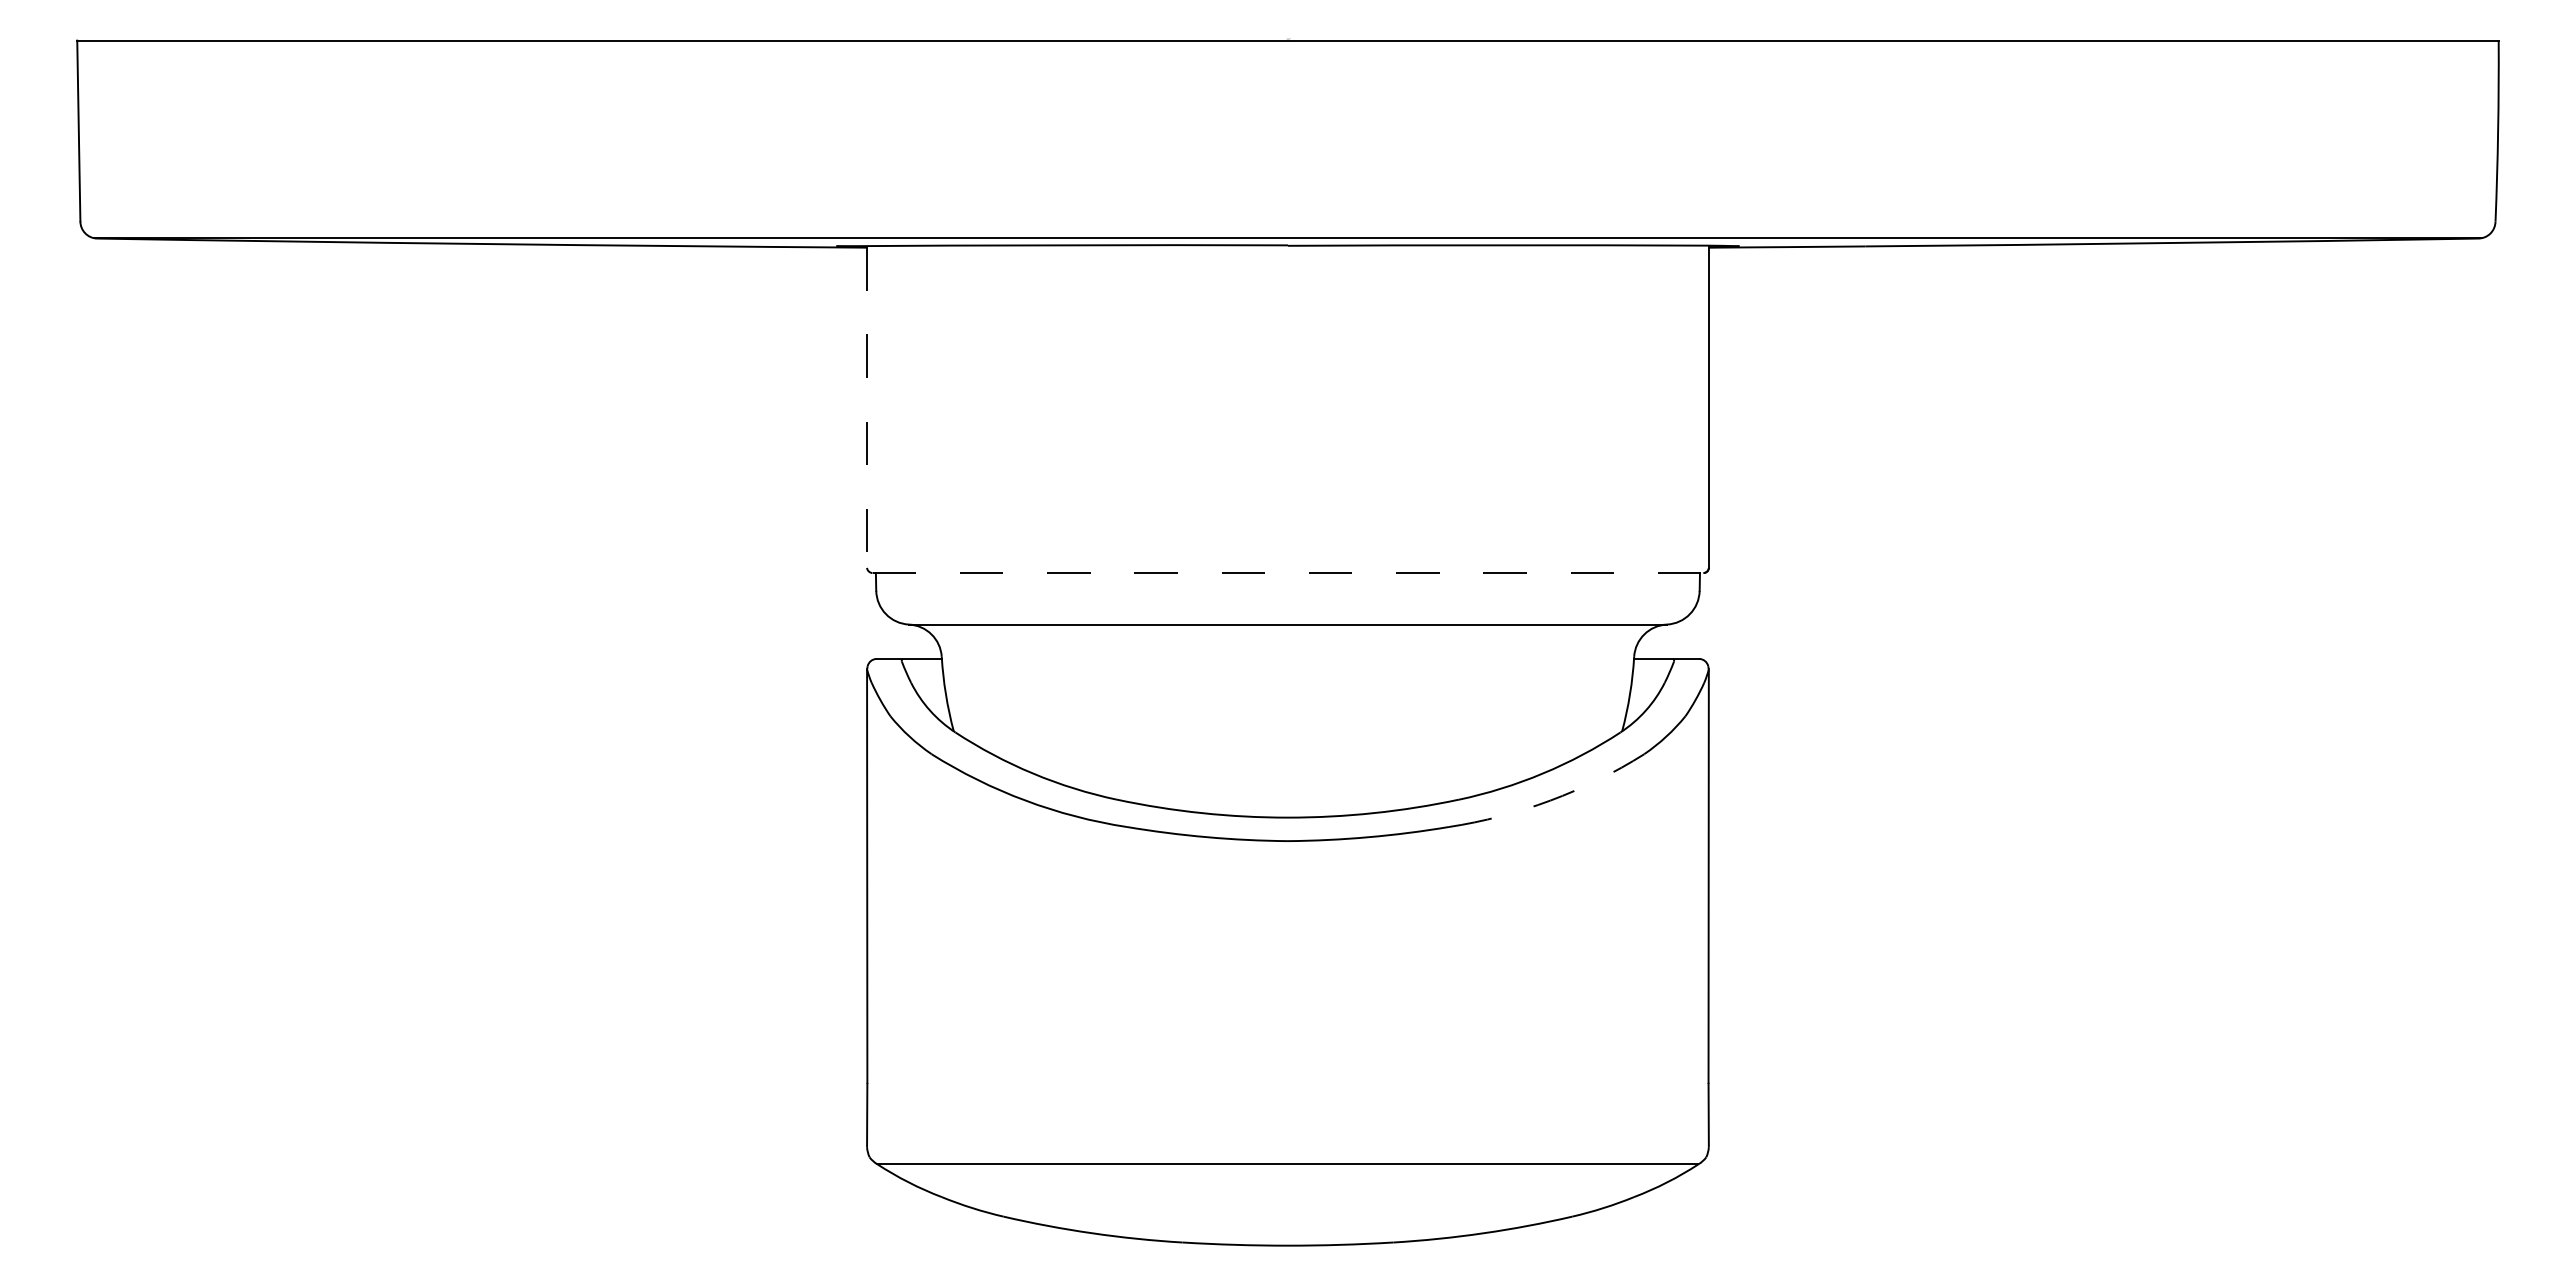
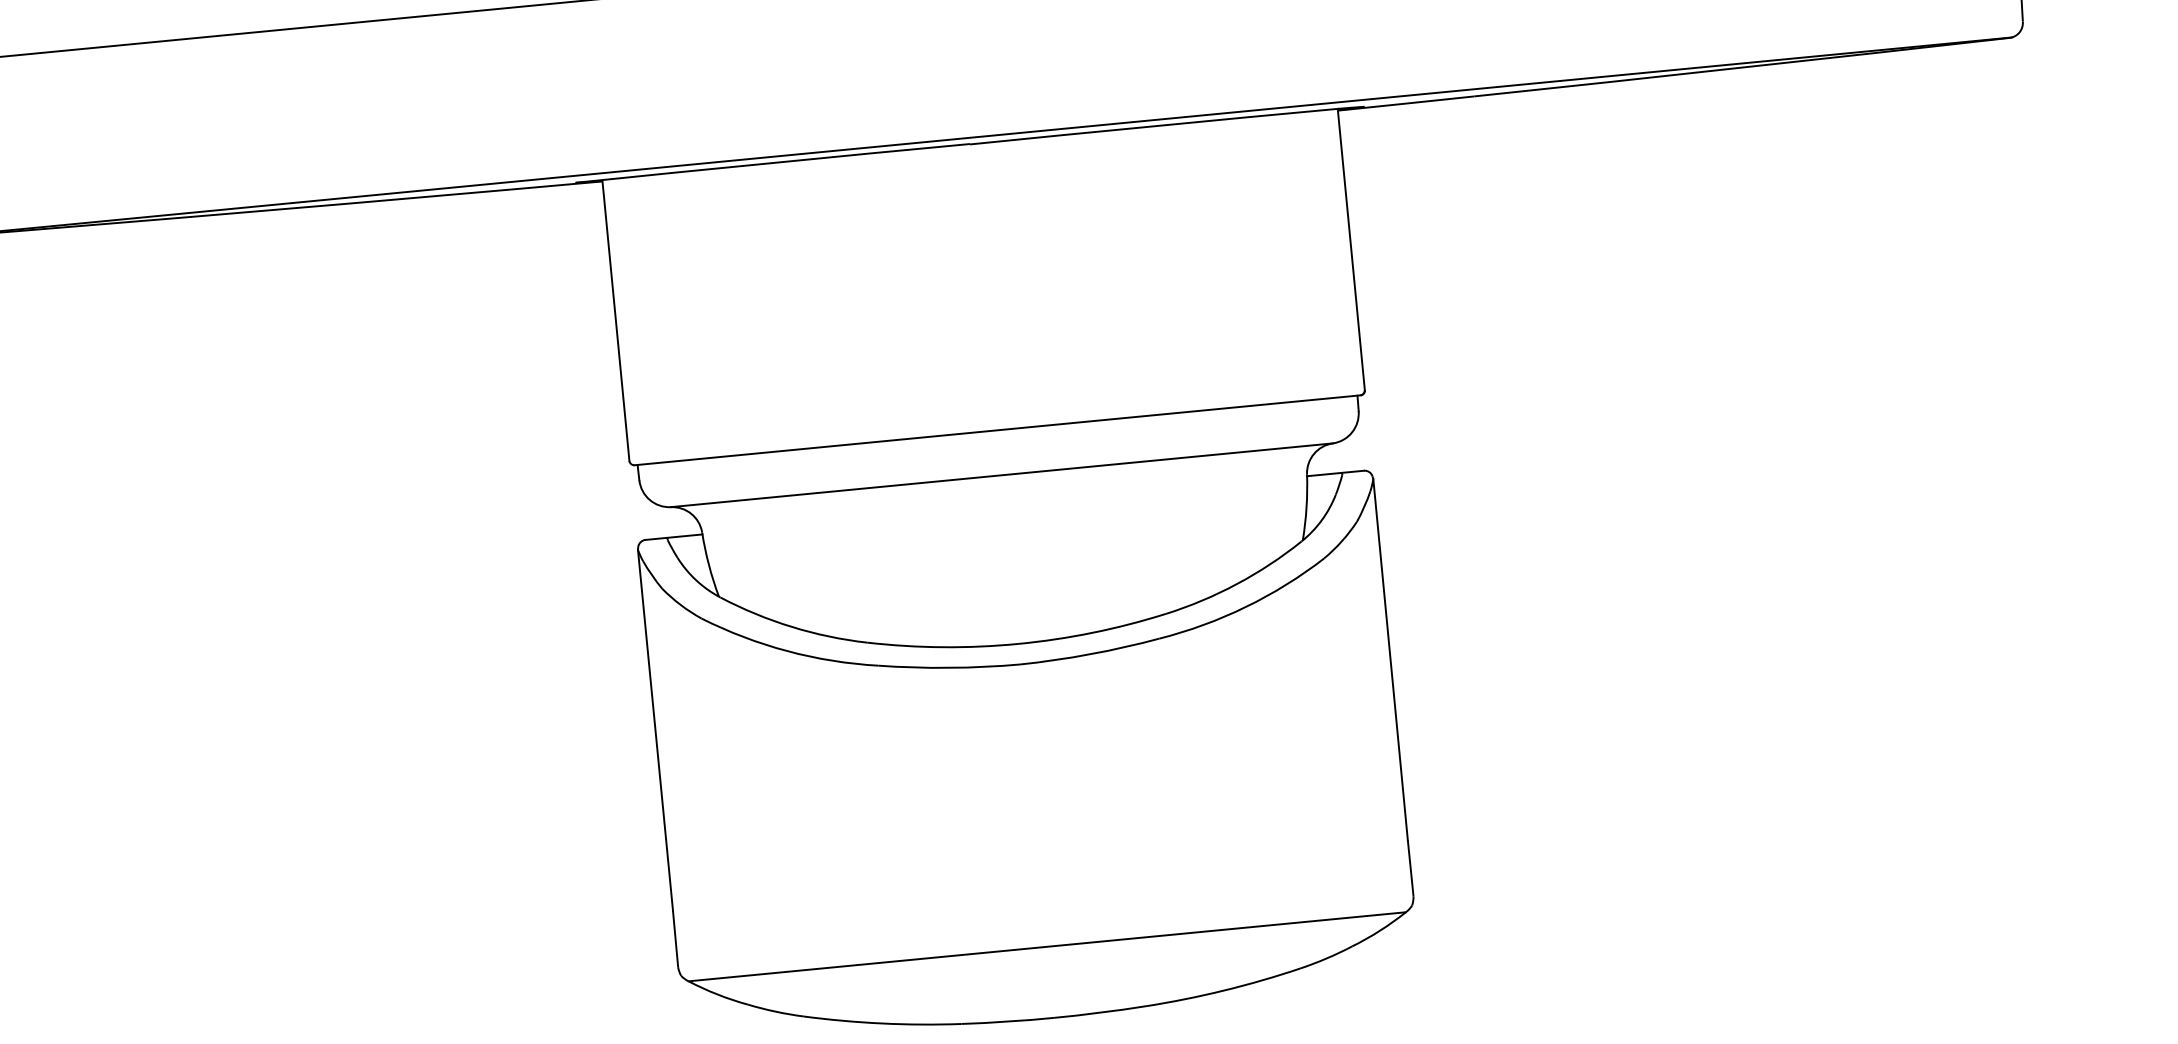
line: (867, 408) -> (616, 321), dashed -> solid
line: (1288, 573) -> (998, 430), dashed -> solid
arc: (1550, 800) -> (1246, 606), dashed -> solid

